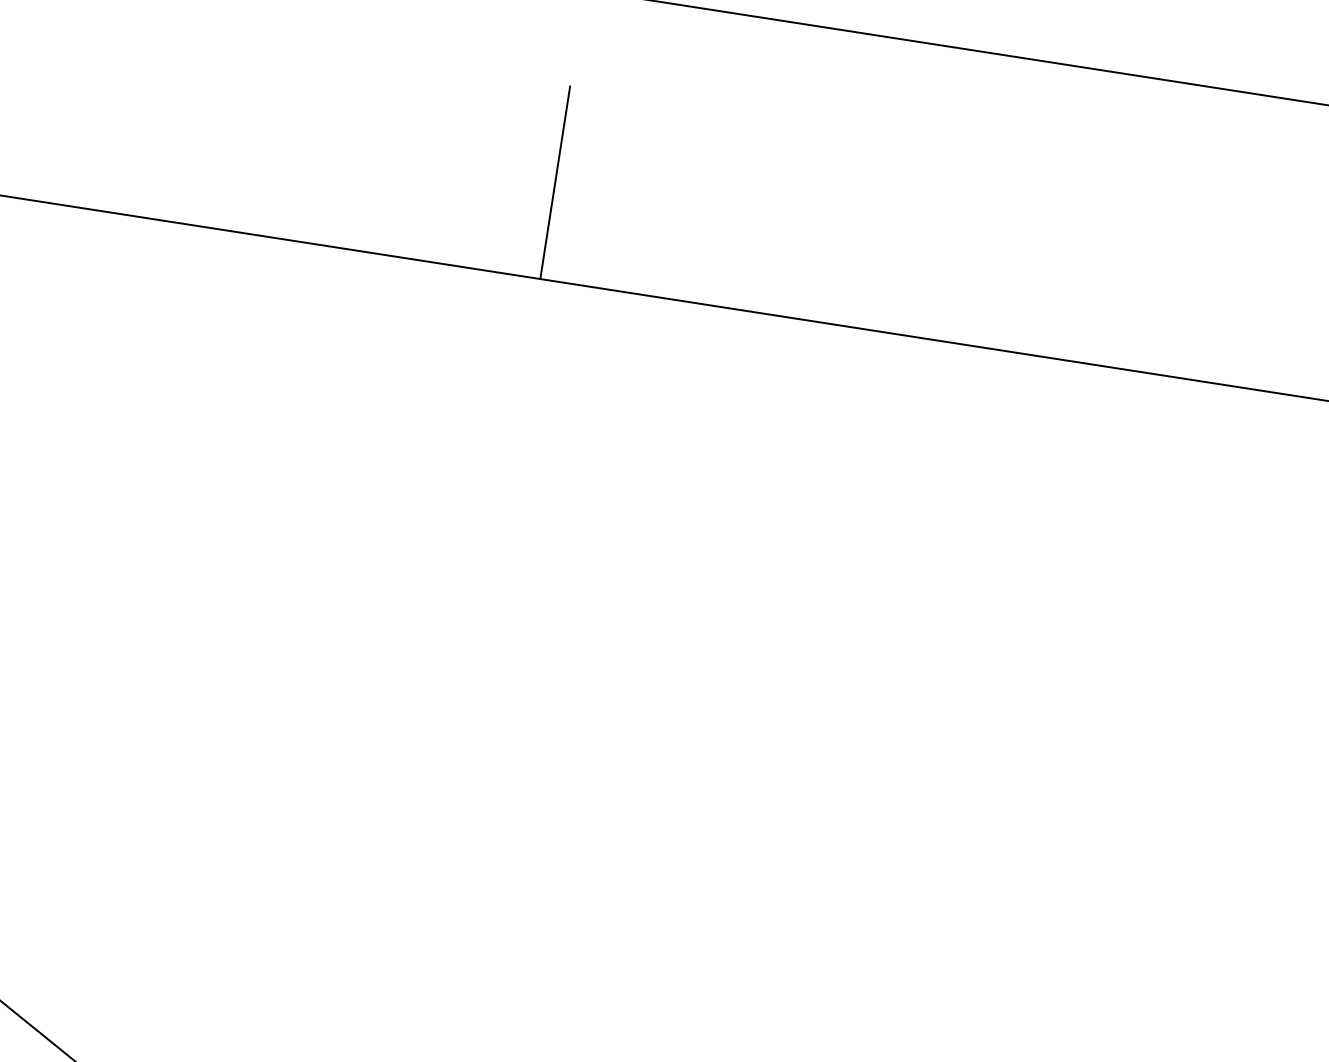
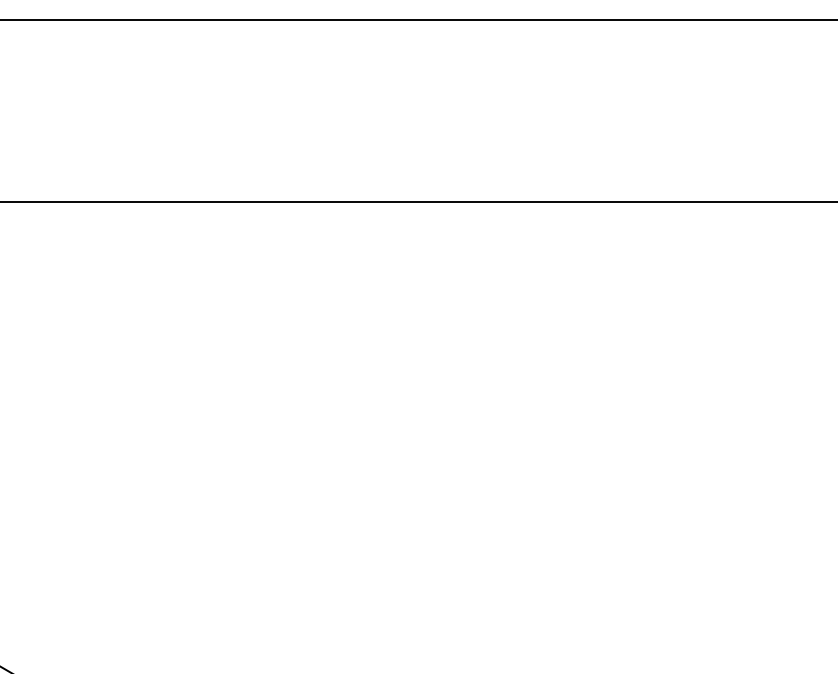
line: (555, 181) -> (318, 140), removed

